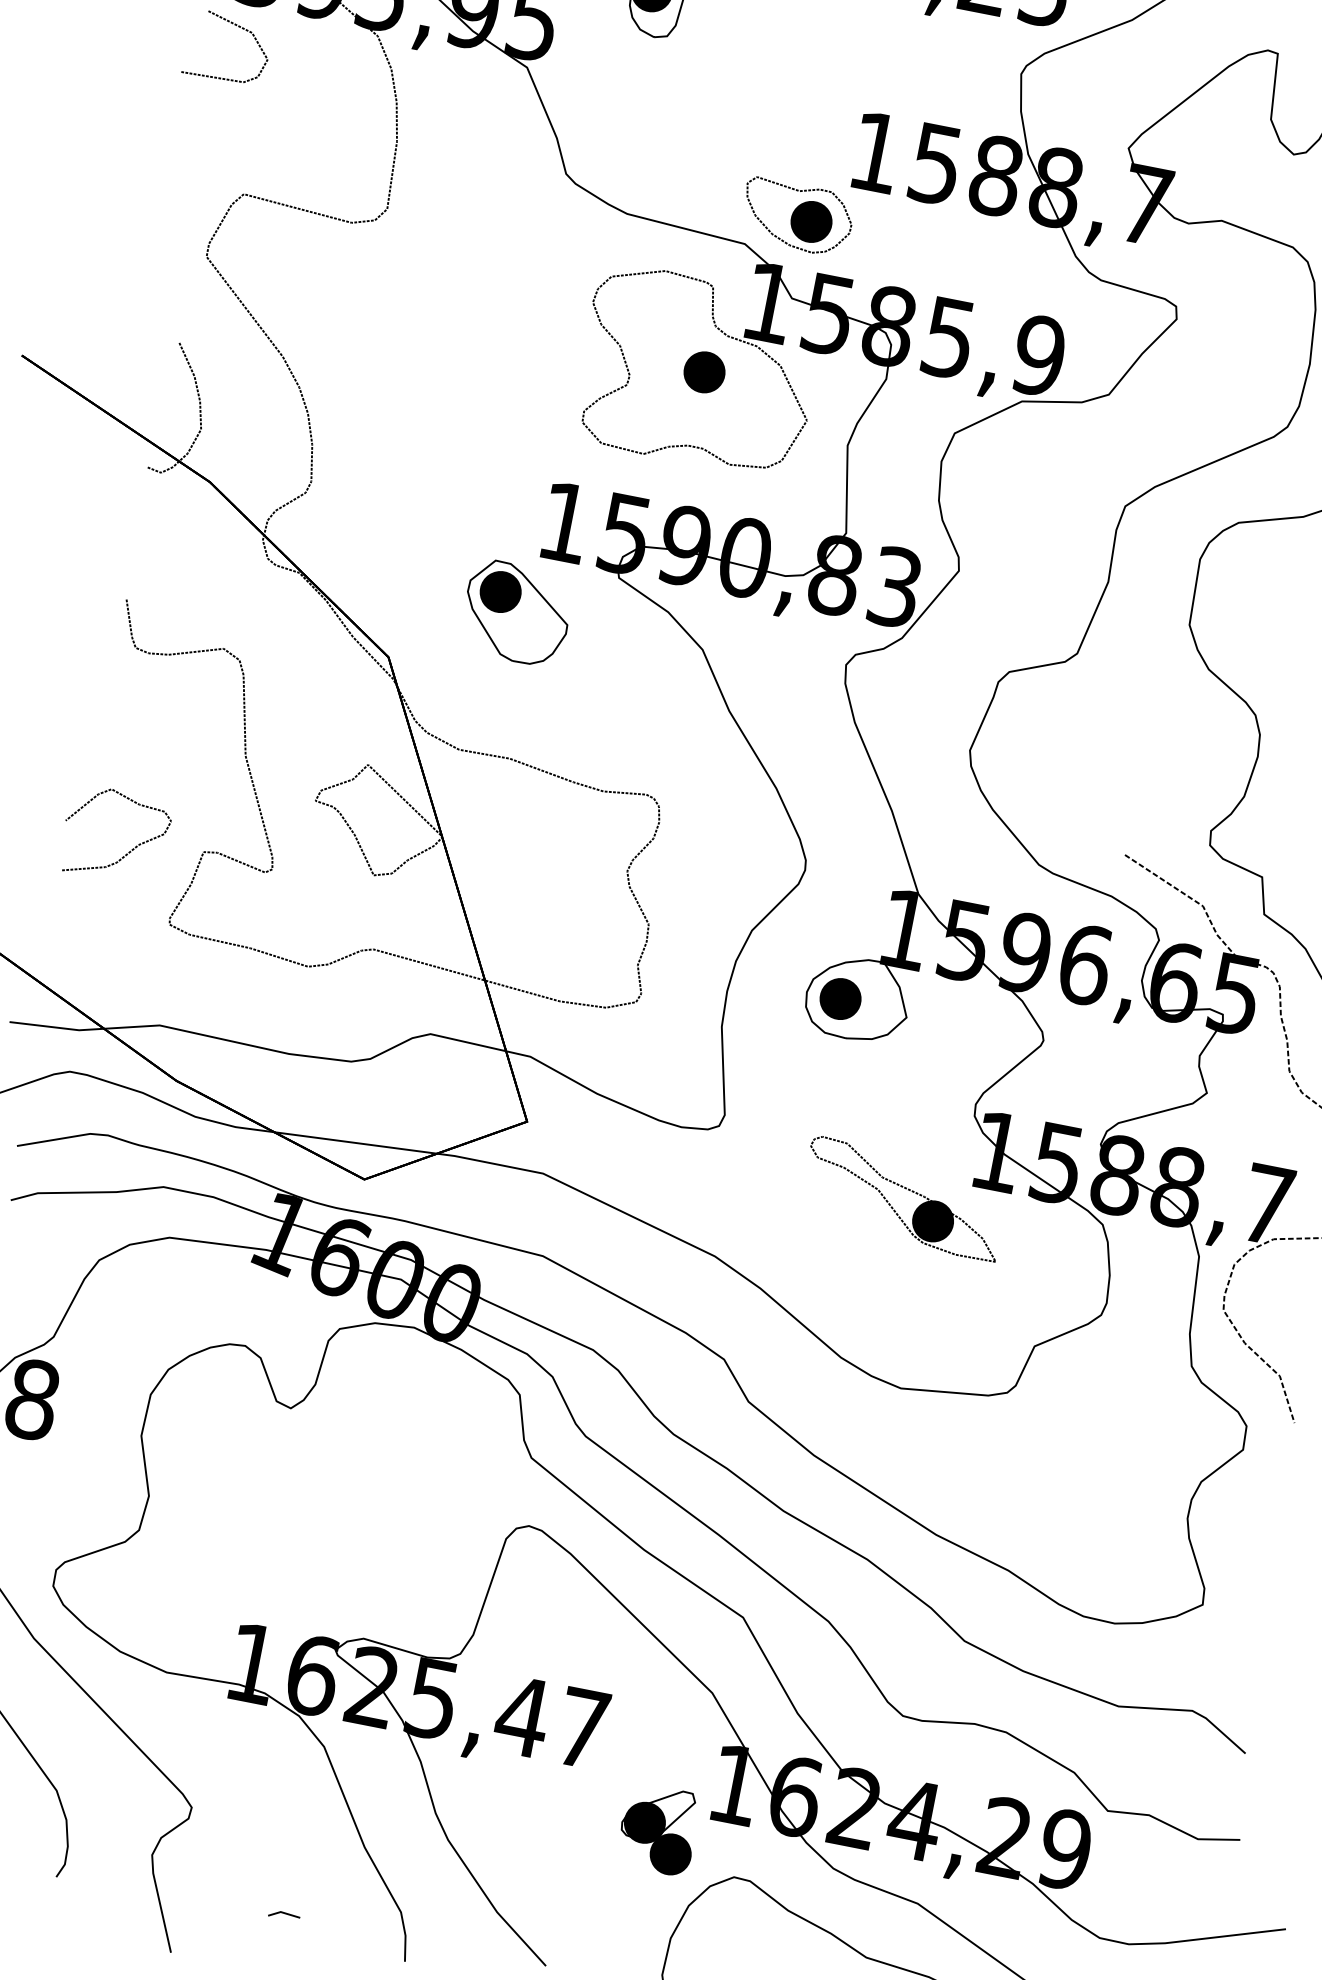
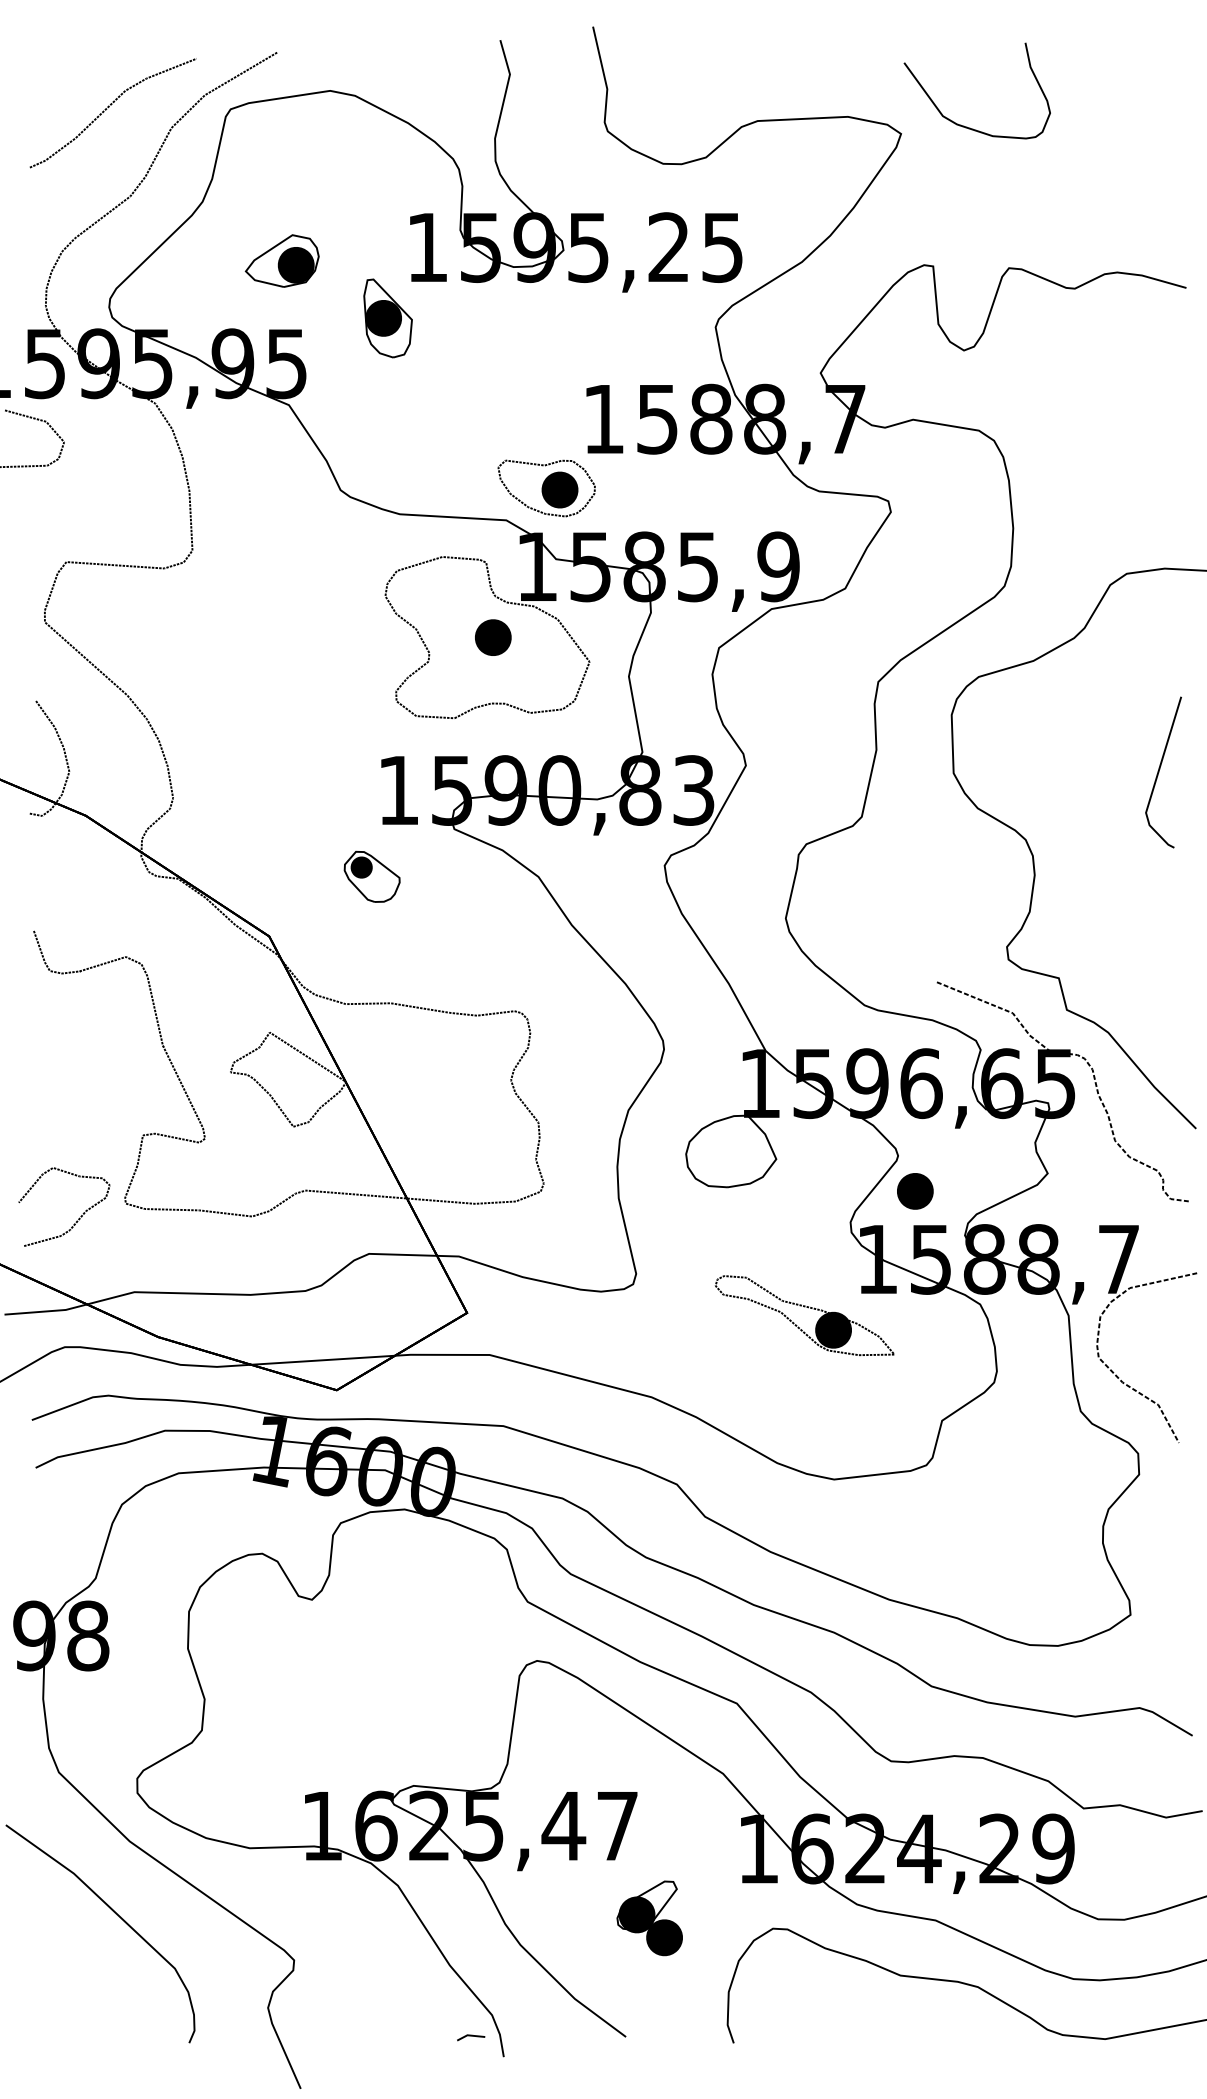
part: (515, 612) -> (371, 876), size x0.6
curve: (128, 851) -> (78, 1218), moved
part: (840, 999) -> (915, 1191), moved
part: (658, 1829) -> (649, 1918), moved
line: (285, 1914) -> (471, 2036), moved

